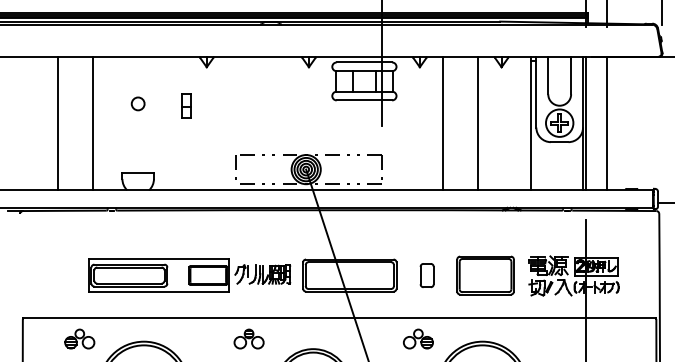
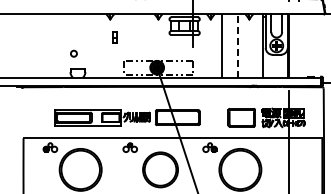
circle: (137, 103) -> (73, 53), moved
part: (186, 105) -> (114, 37), moved
line: (58, 122) -> (40, 45), removed
line: (92, 122) -> (56, 45), removed
line: (478, 122) -> (238, 45), solid -> dashed
line: (605, 122) -> (298, 45), removed
part: (427, 275) -> (214, 117), removed

